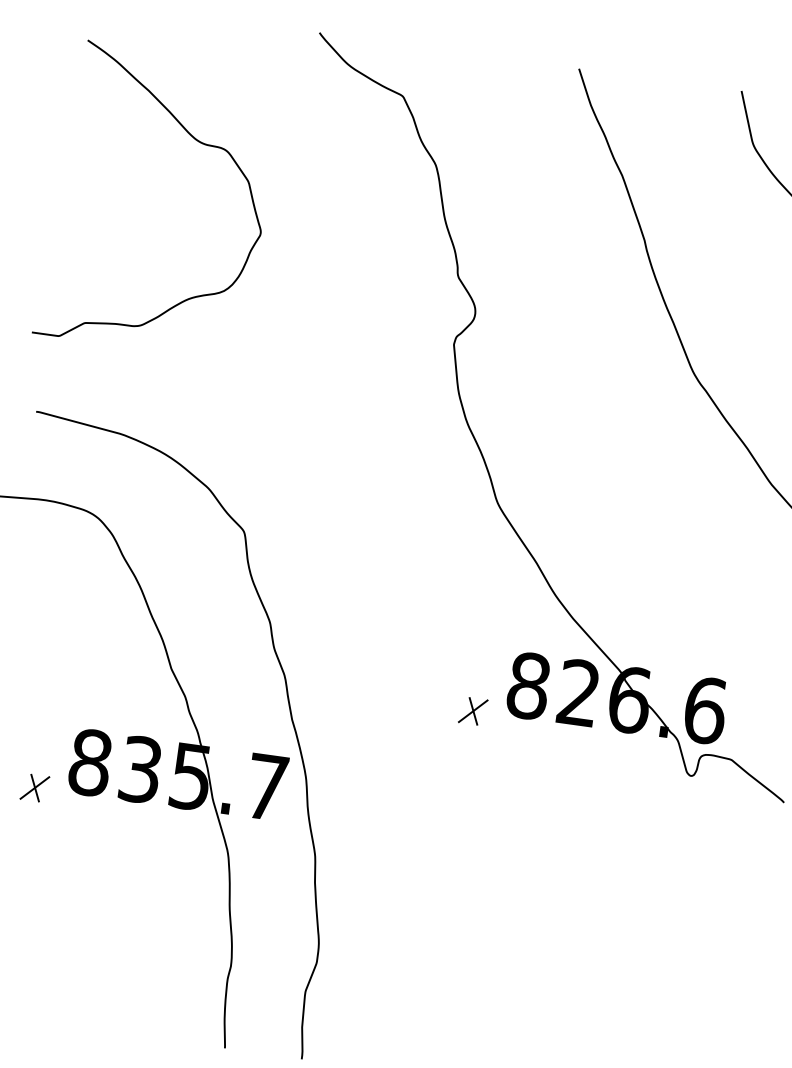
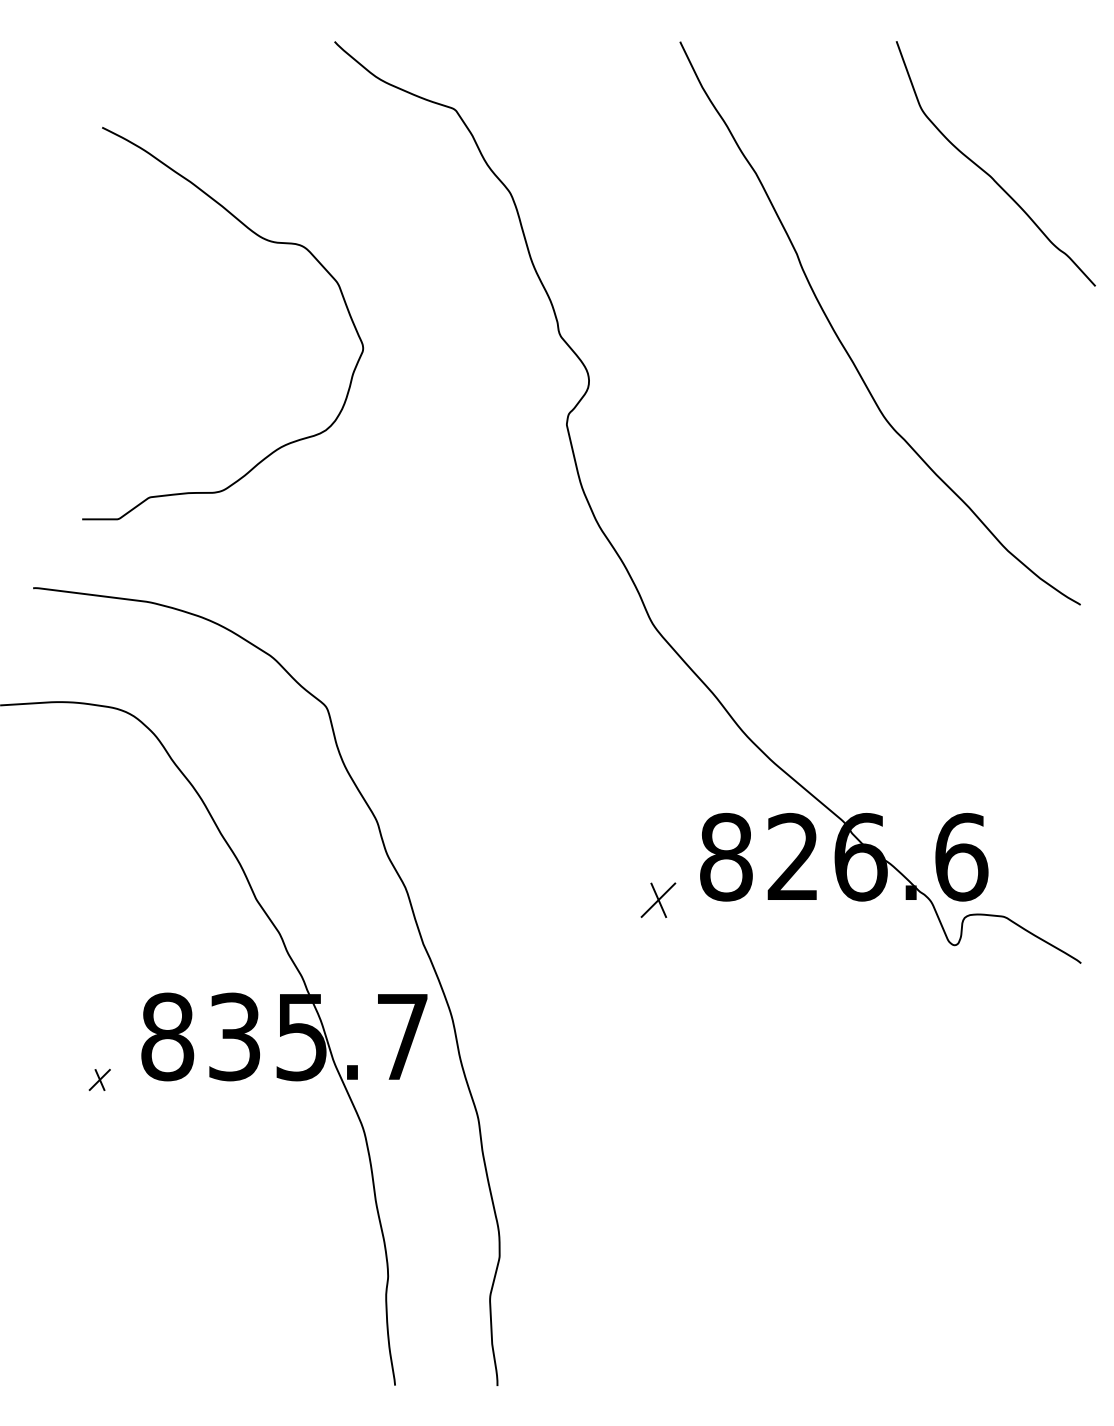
curve: (198, 142) -> (265, 240), moved
part: (34, 787) -> (99, 1079), size x0.6

